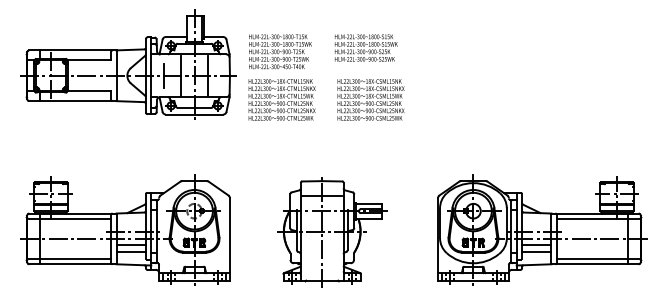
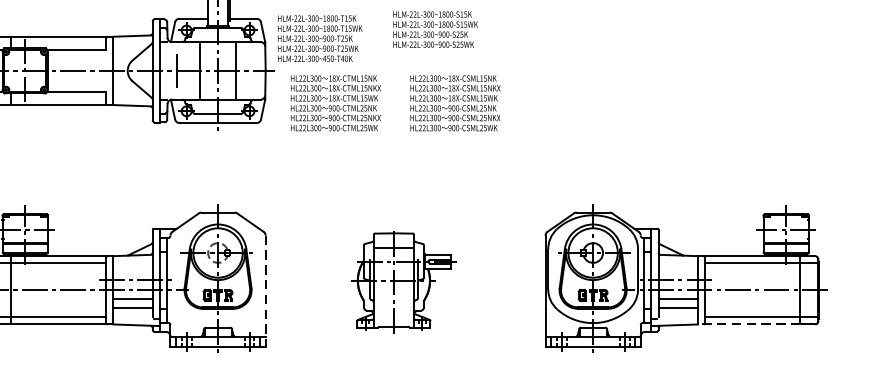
text: (366, 47) -> (435, 28), moved
text: (280, 51) -> (320, 38), moved
part: (332, 232) -> (403, 281), size x0.7
line: (229, 239) -> (265, 291), solid -> dashed
line: (589, 264) -> (749, 324), solid -> dashed

